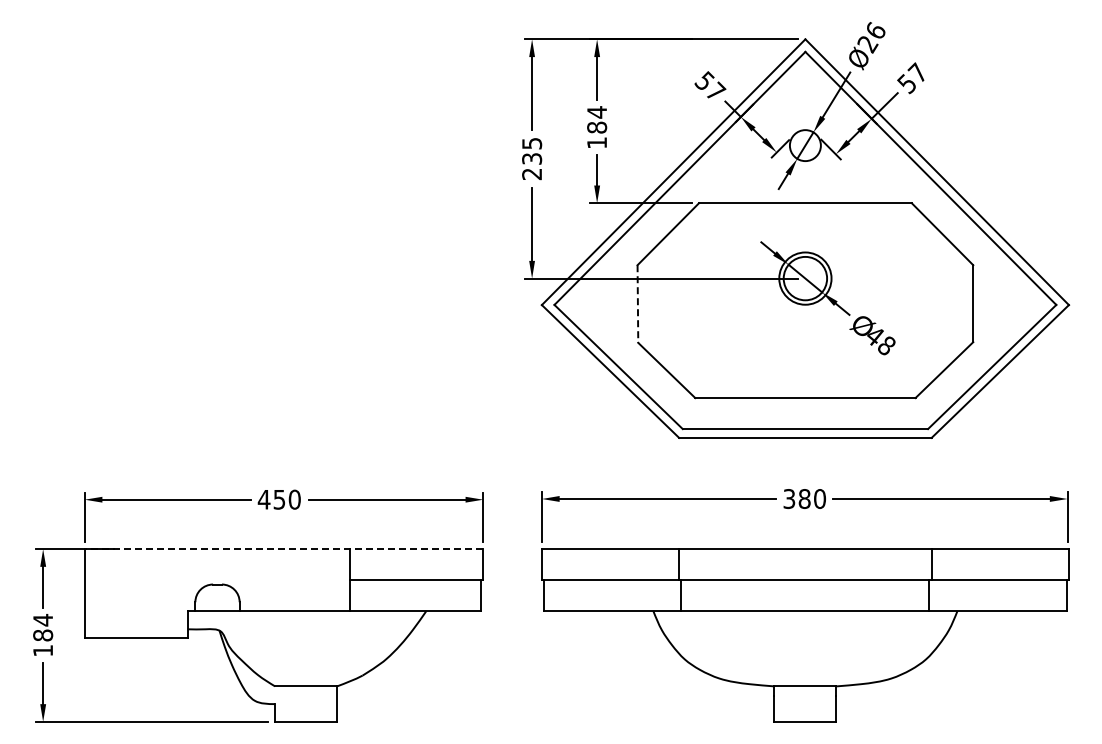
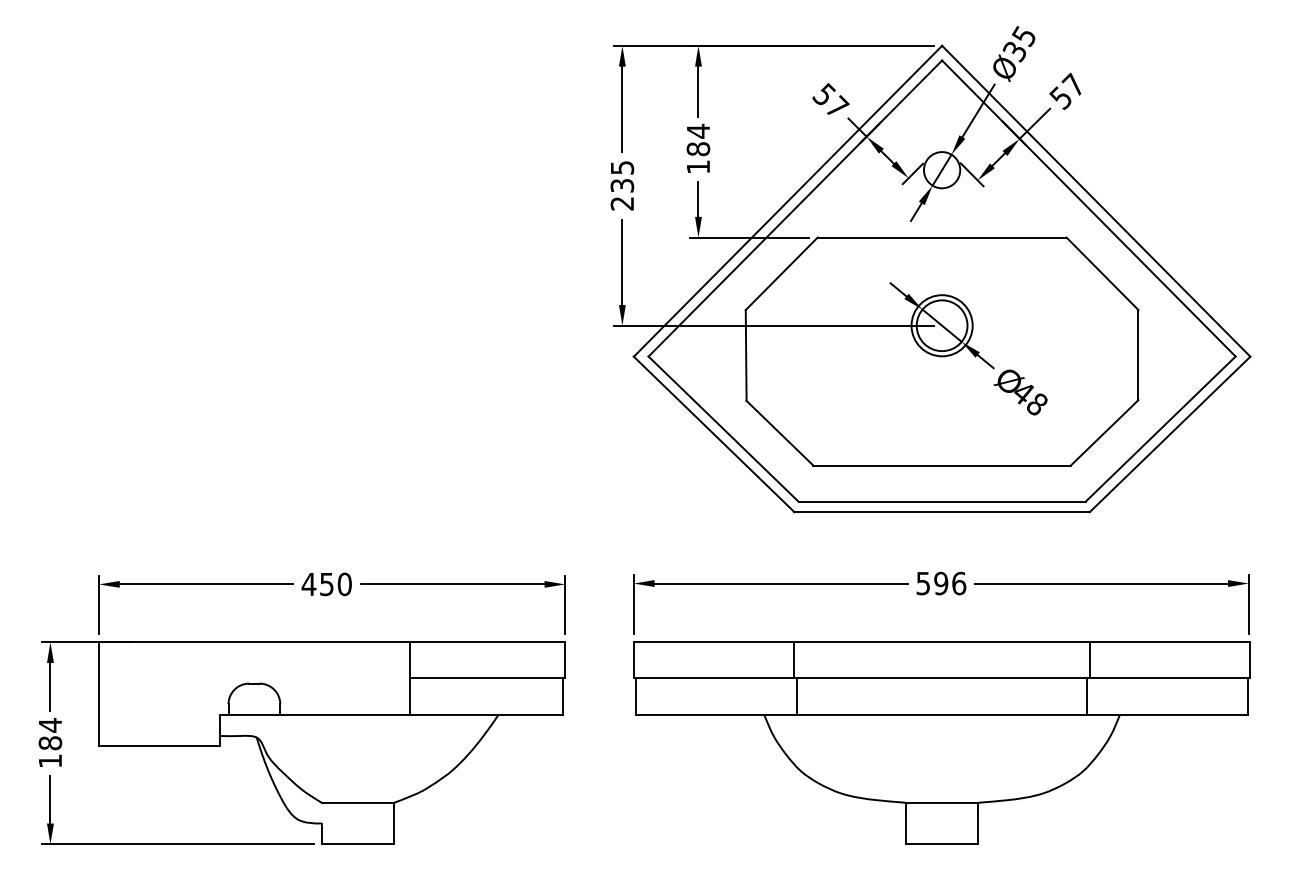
text: (871, 37) -> (1019, 43), Ø26 -> Ø35
line: (637, 304) -> (745, 356), dashed -> solid
text: (805, 498) -> (942, 582), 380 -> 596
line: (283, 549) -> (331, 642), dashed -> solid

